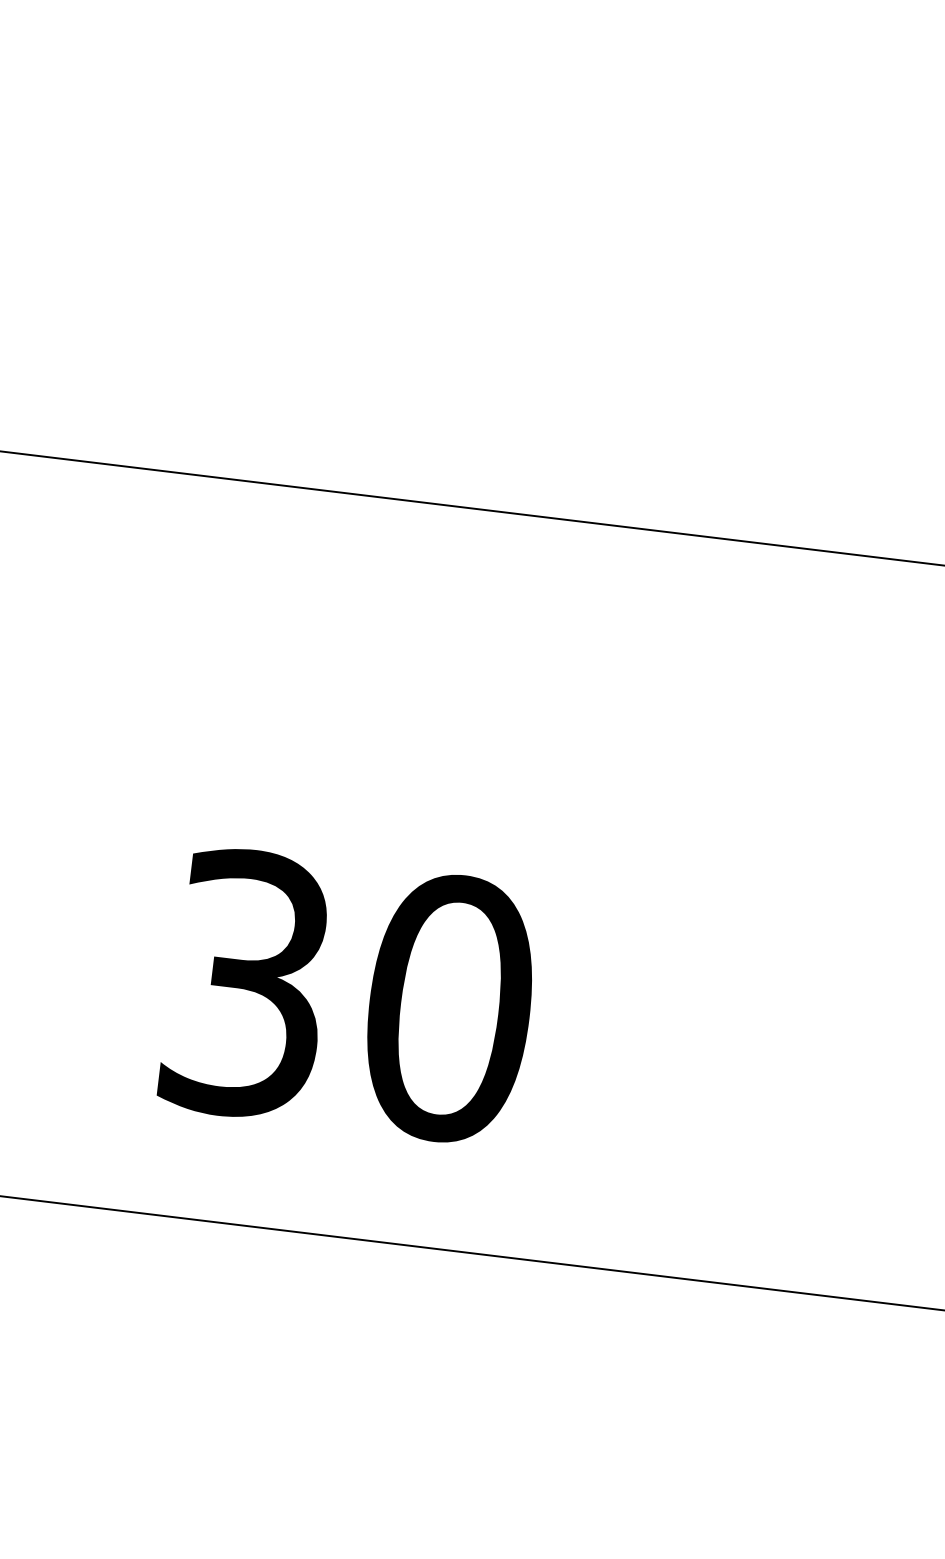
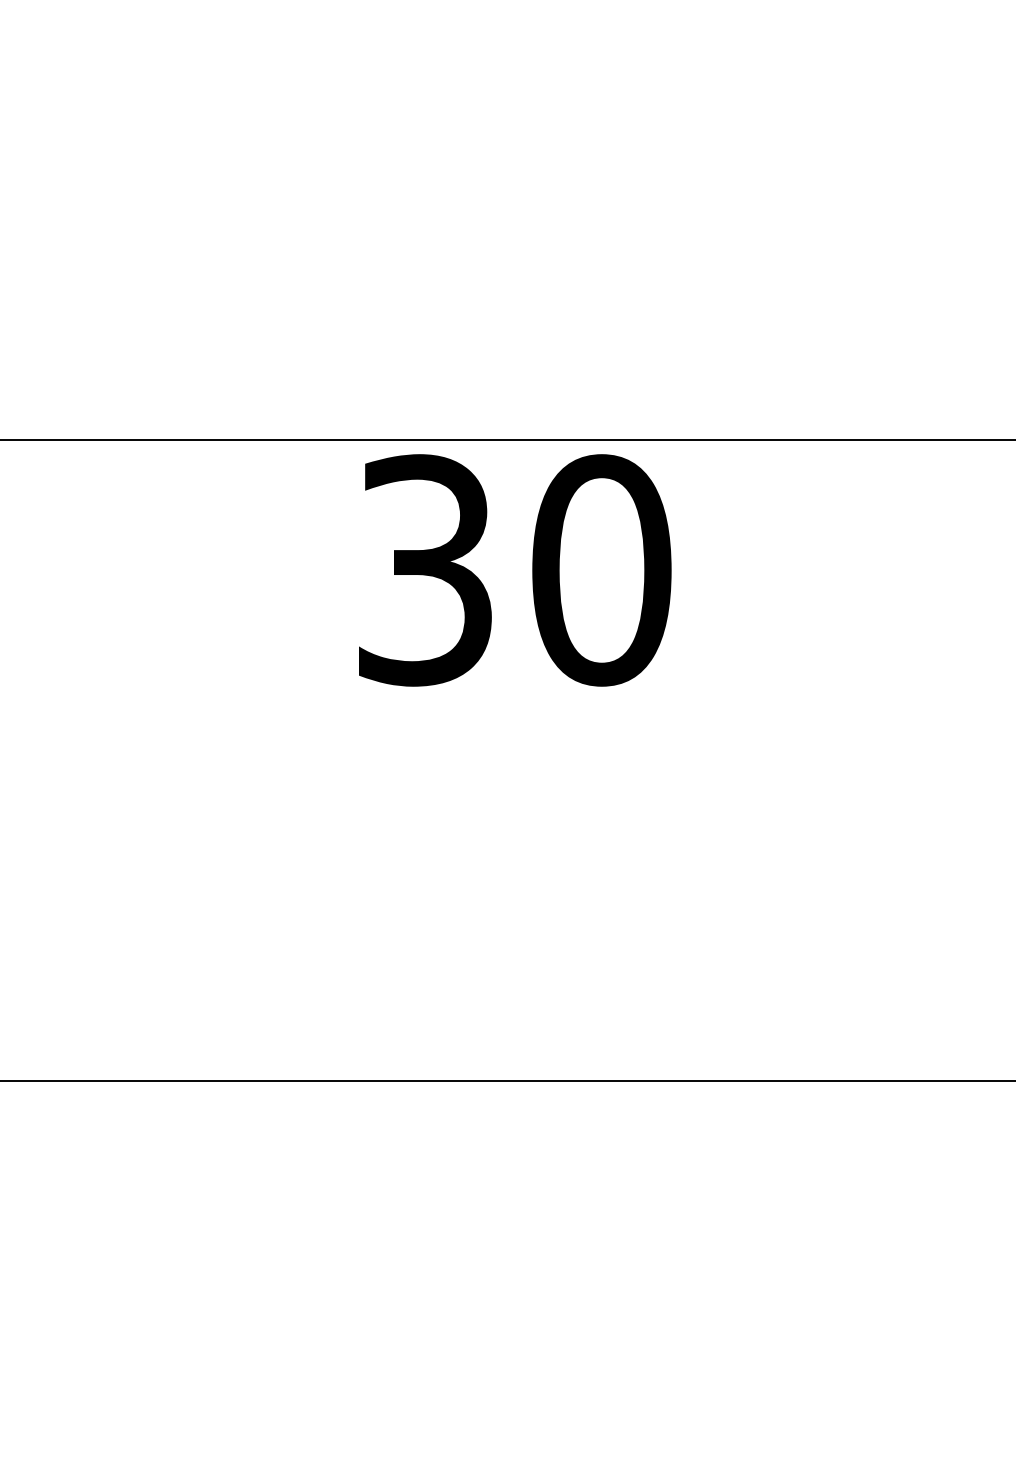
text: (350, 996) -> (515, 570), moved

